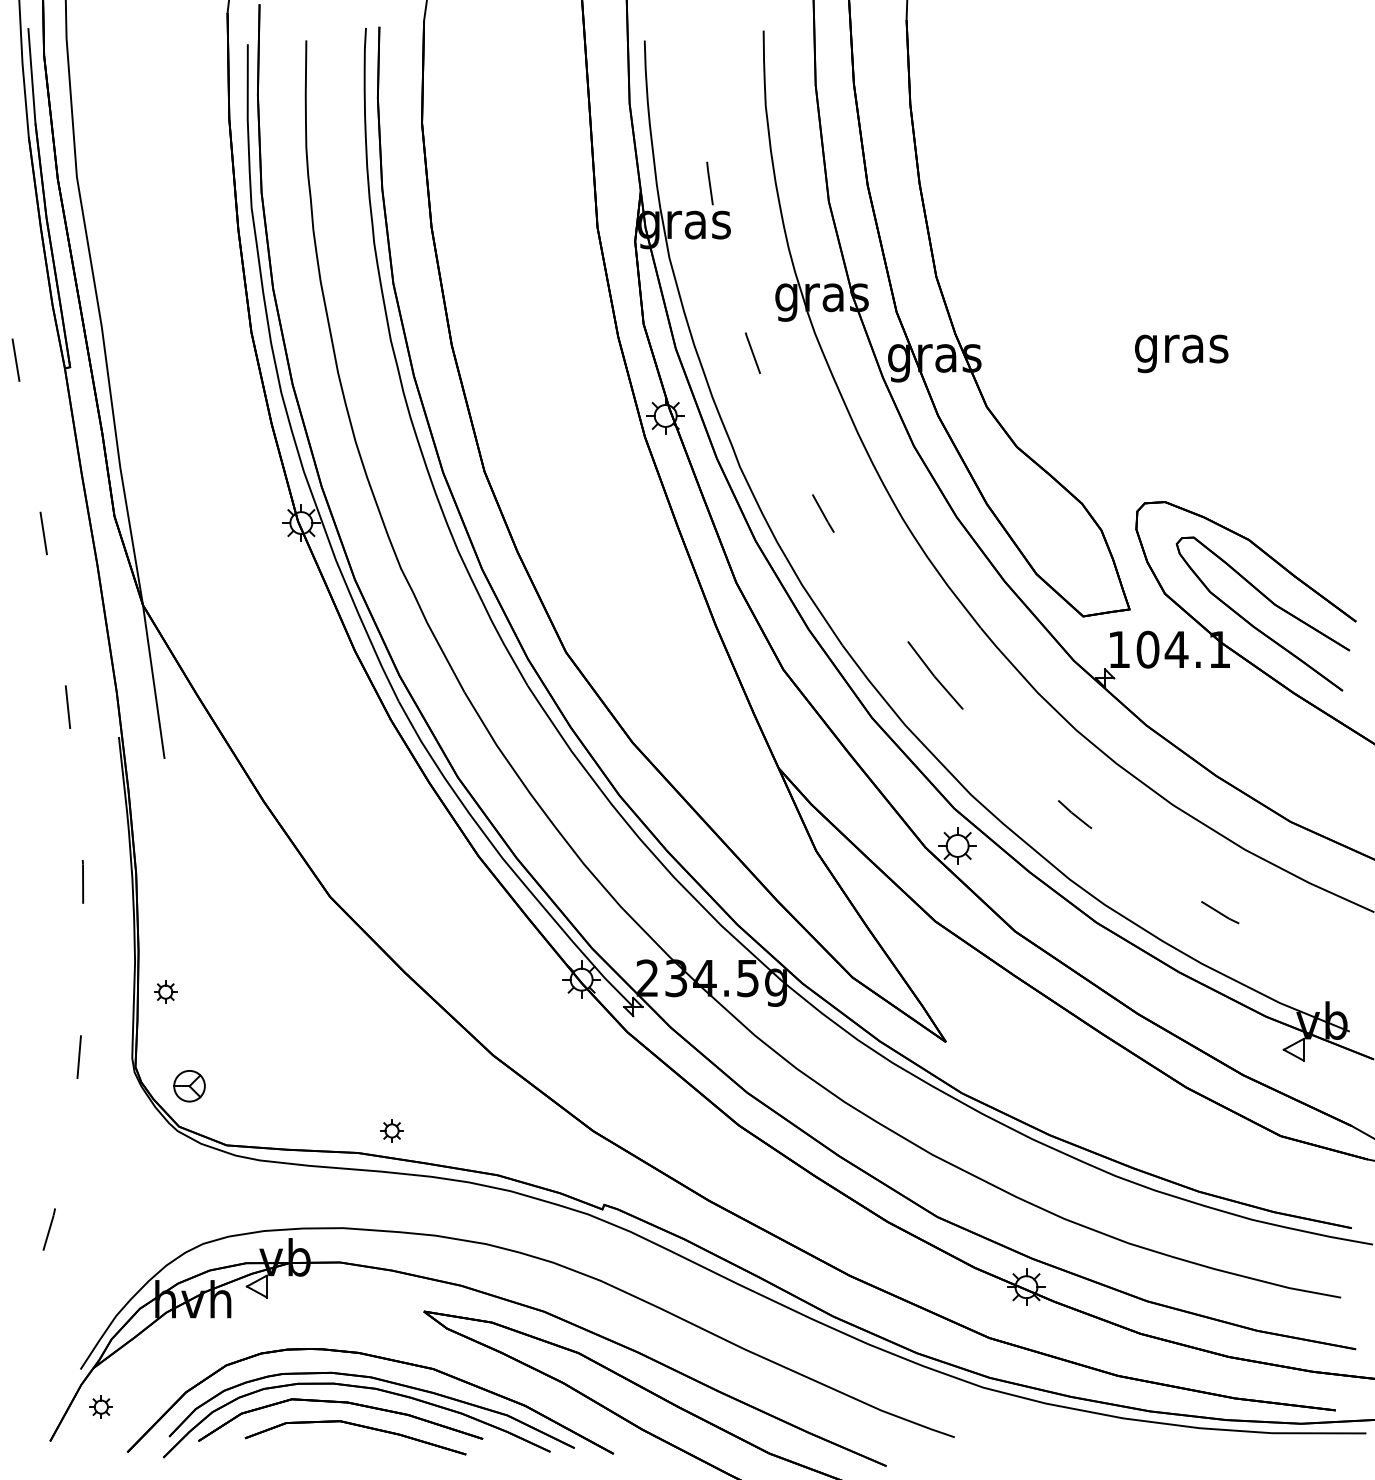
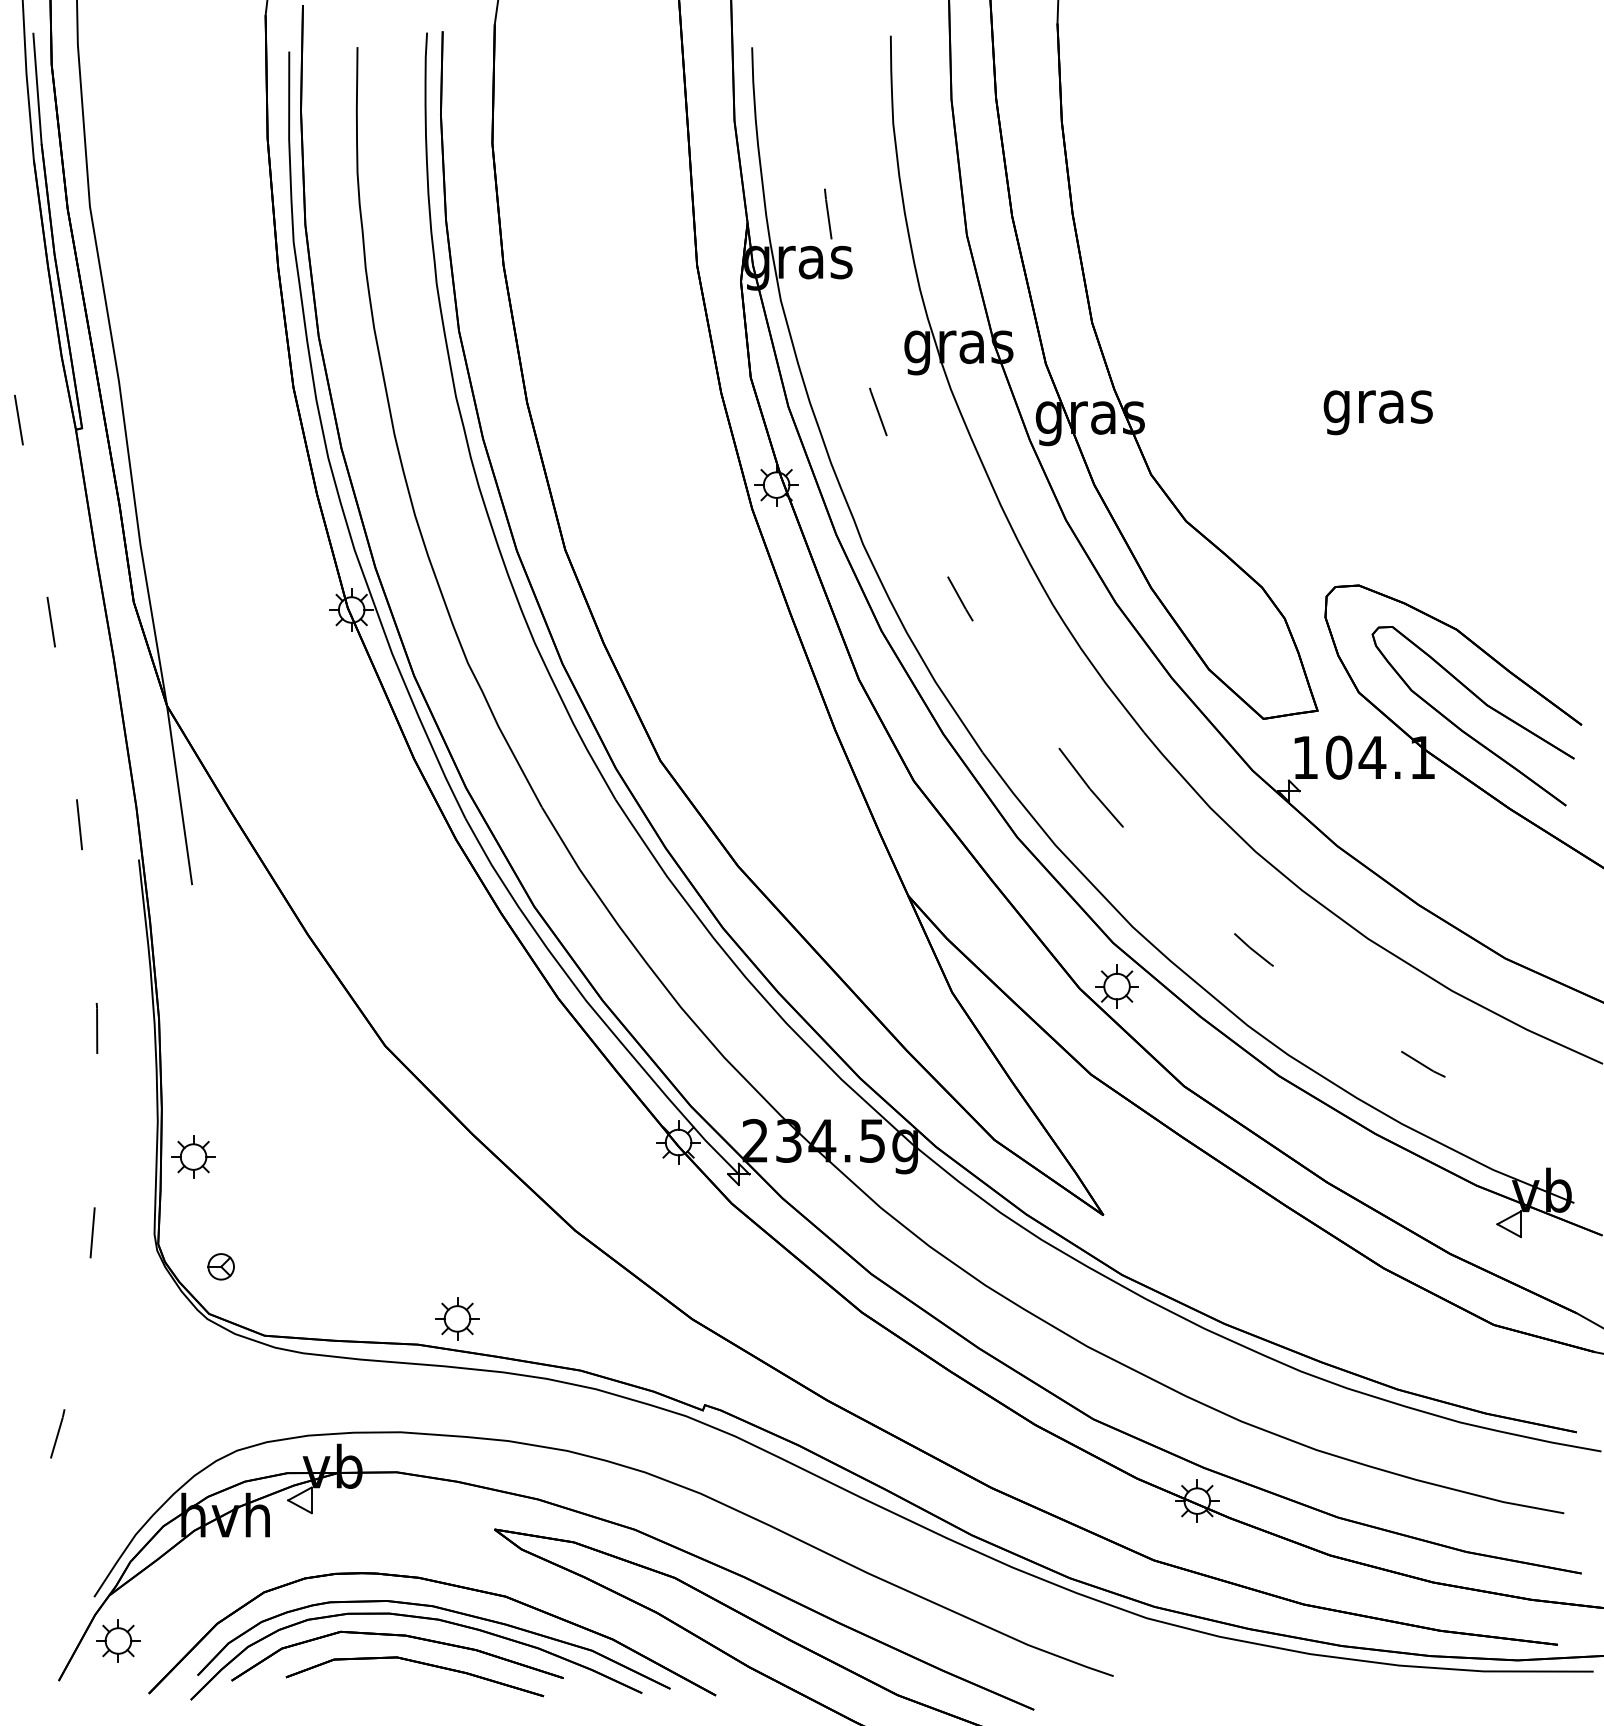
part: (165, 991) -> (193, 1156), size x1.67
part: (188, 1086) -> (220, 1266), size x0.71
part: (392, 1130) -> (457, 1318), size x1.67
part: (101, 1406) -> (118, 1640), size x1.67

